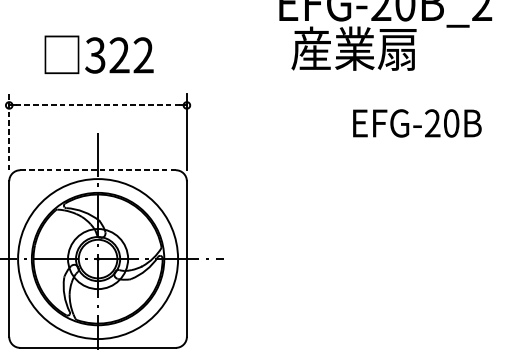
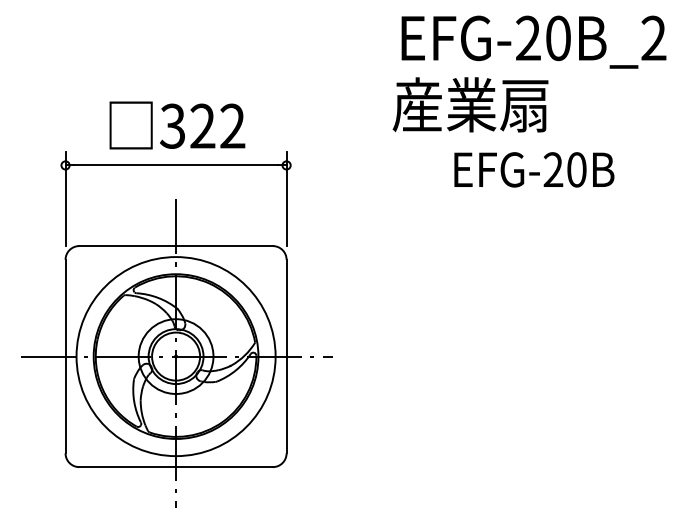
text: (353, 48) -> (470, 104), moved
text: (99, 54) -> (177, 125), moved
line: (97, 105) -> (175, 165), dashed -> solid
text: (417, 123) -> (534, 169), moved
line: (9, 132) -> (65, 198), dashed -> solid
line: (98, 170) -> (176, 246), dashed -> solid

